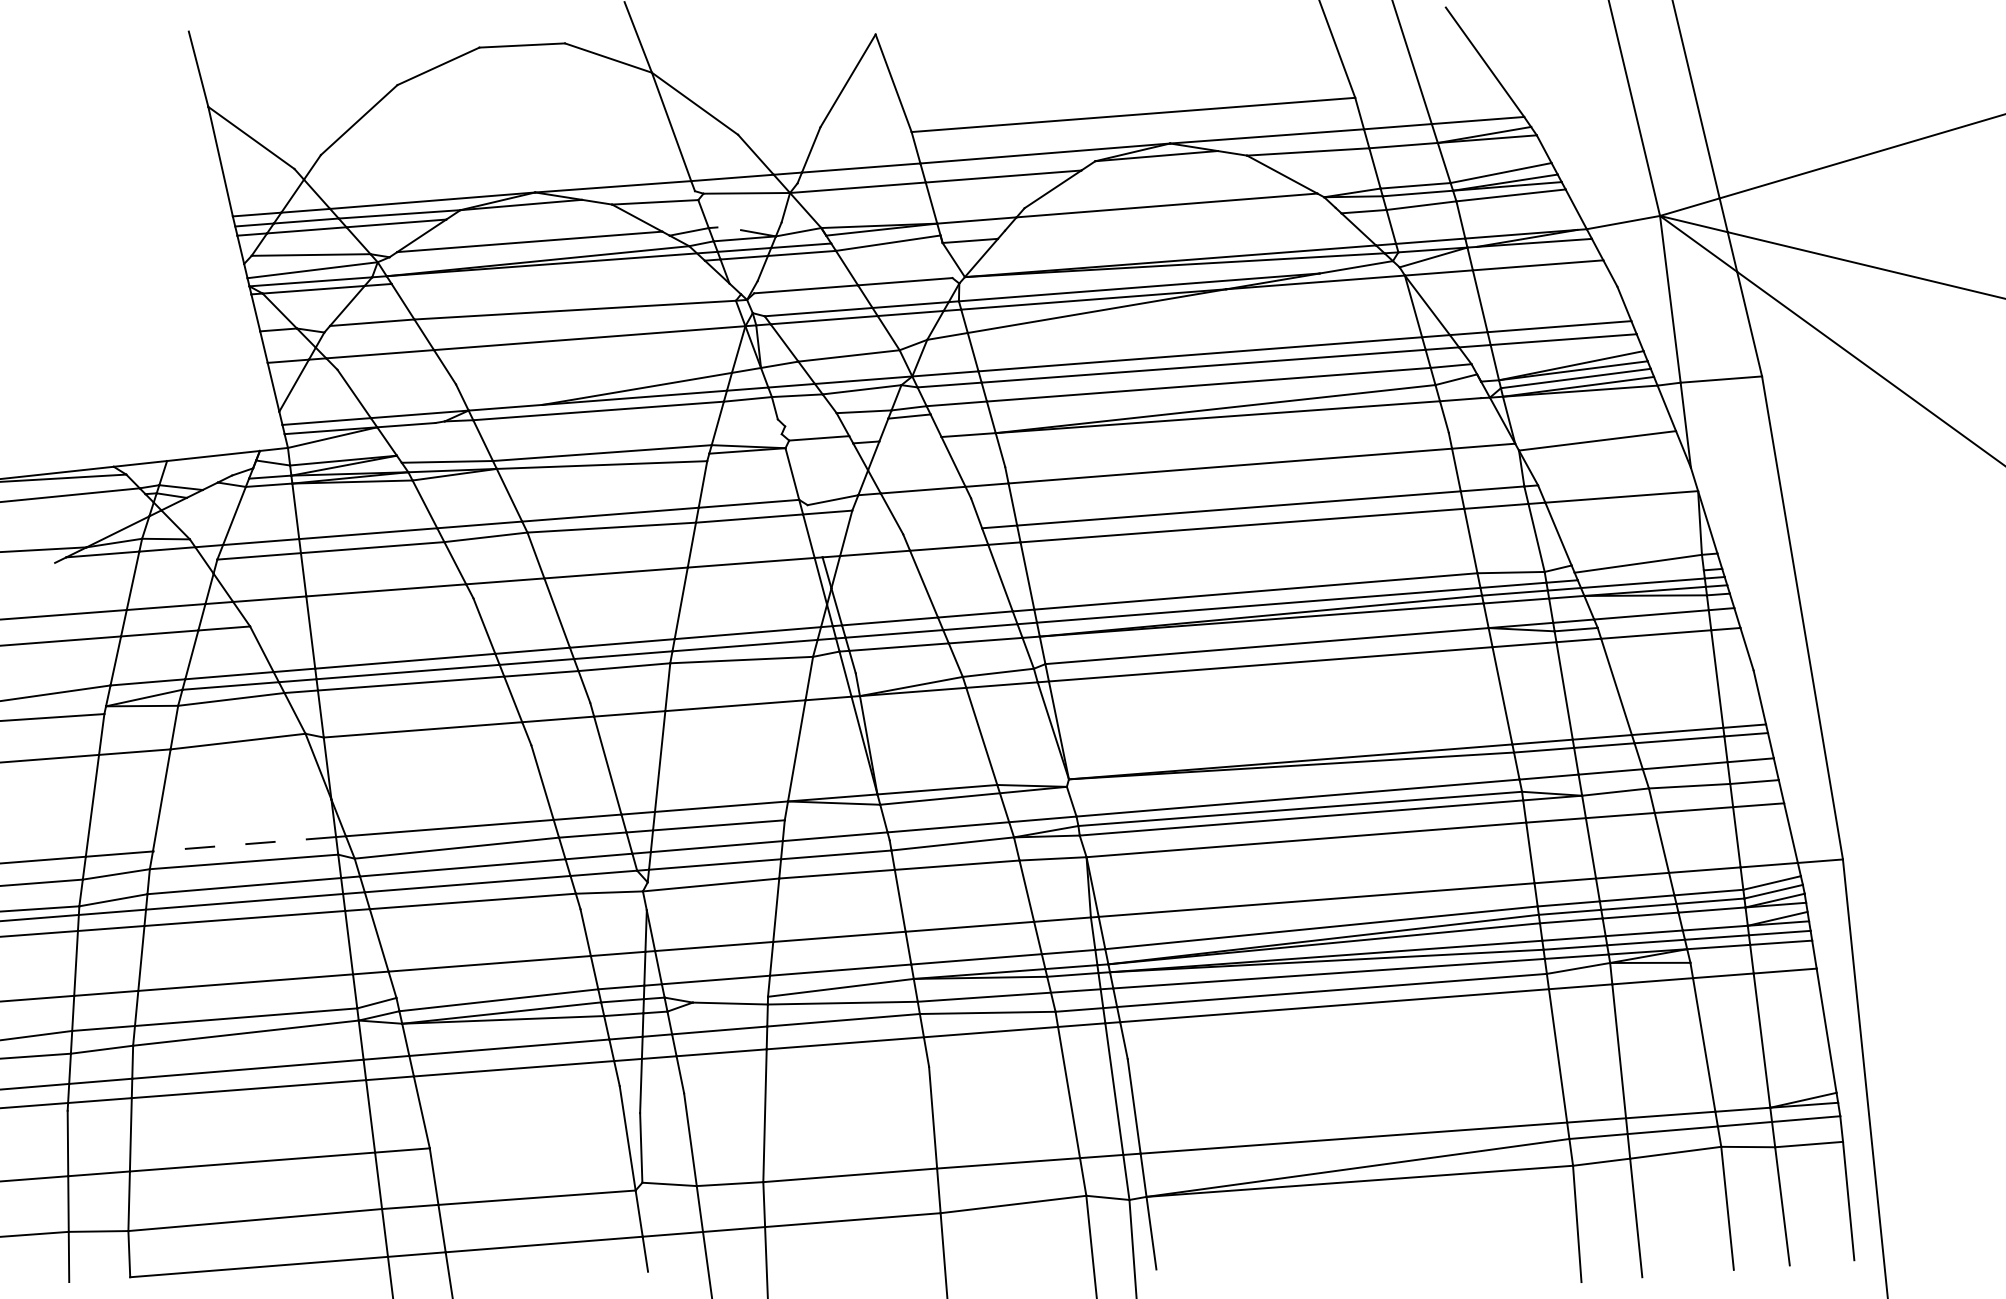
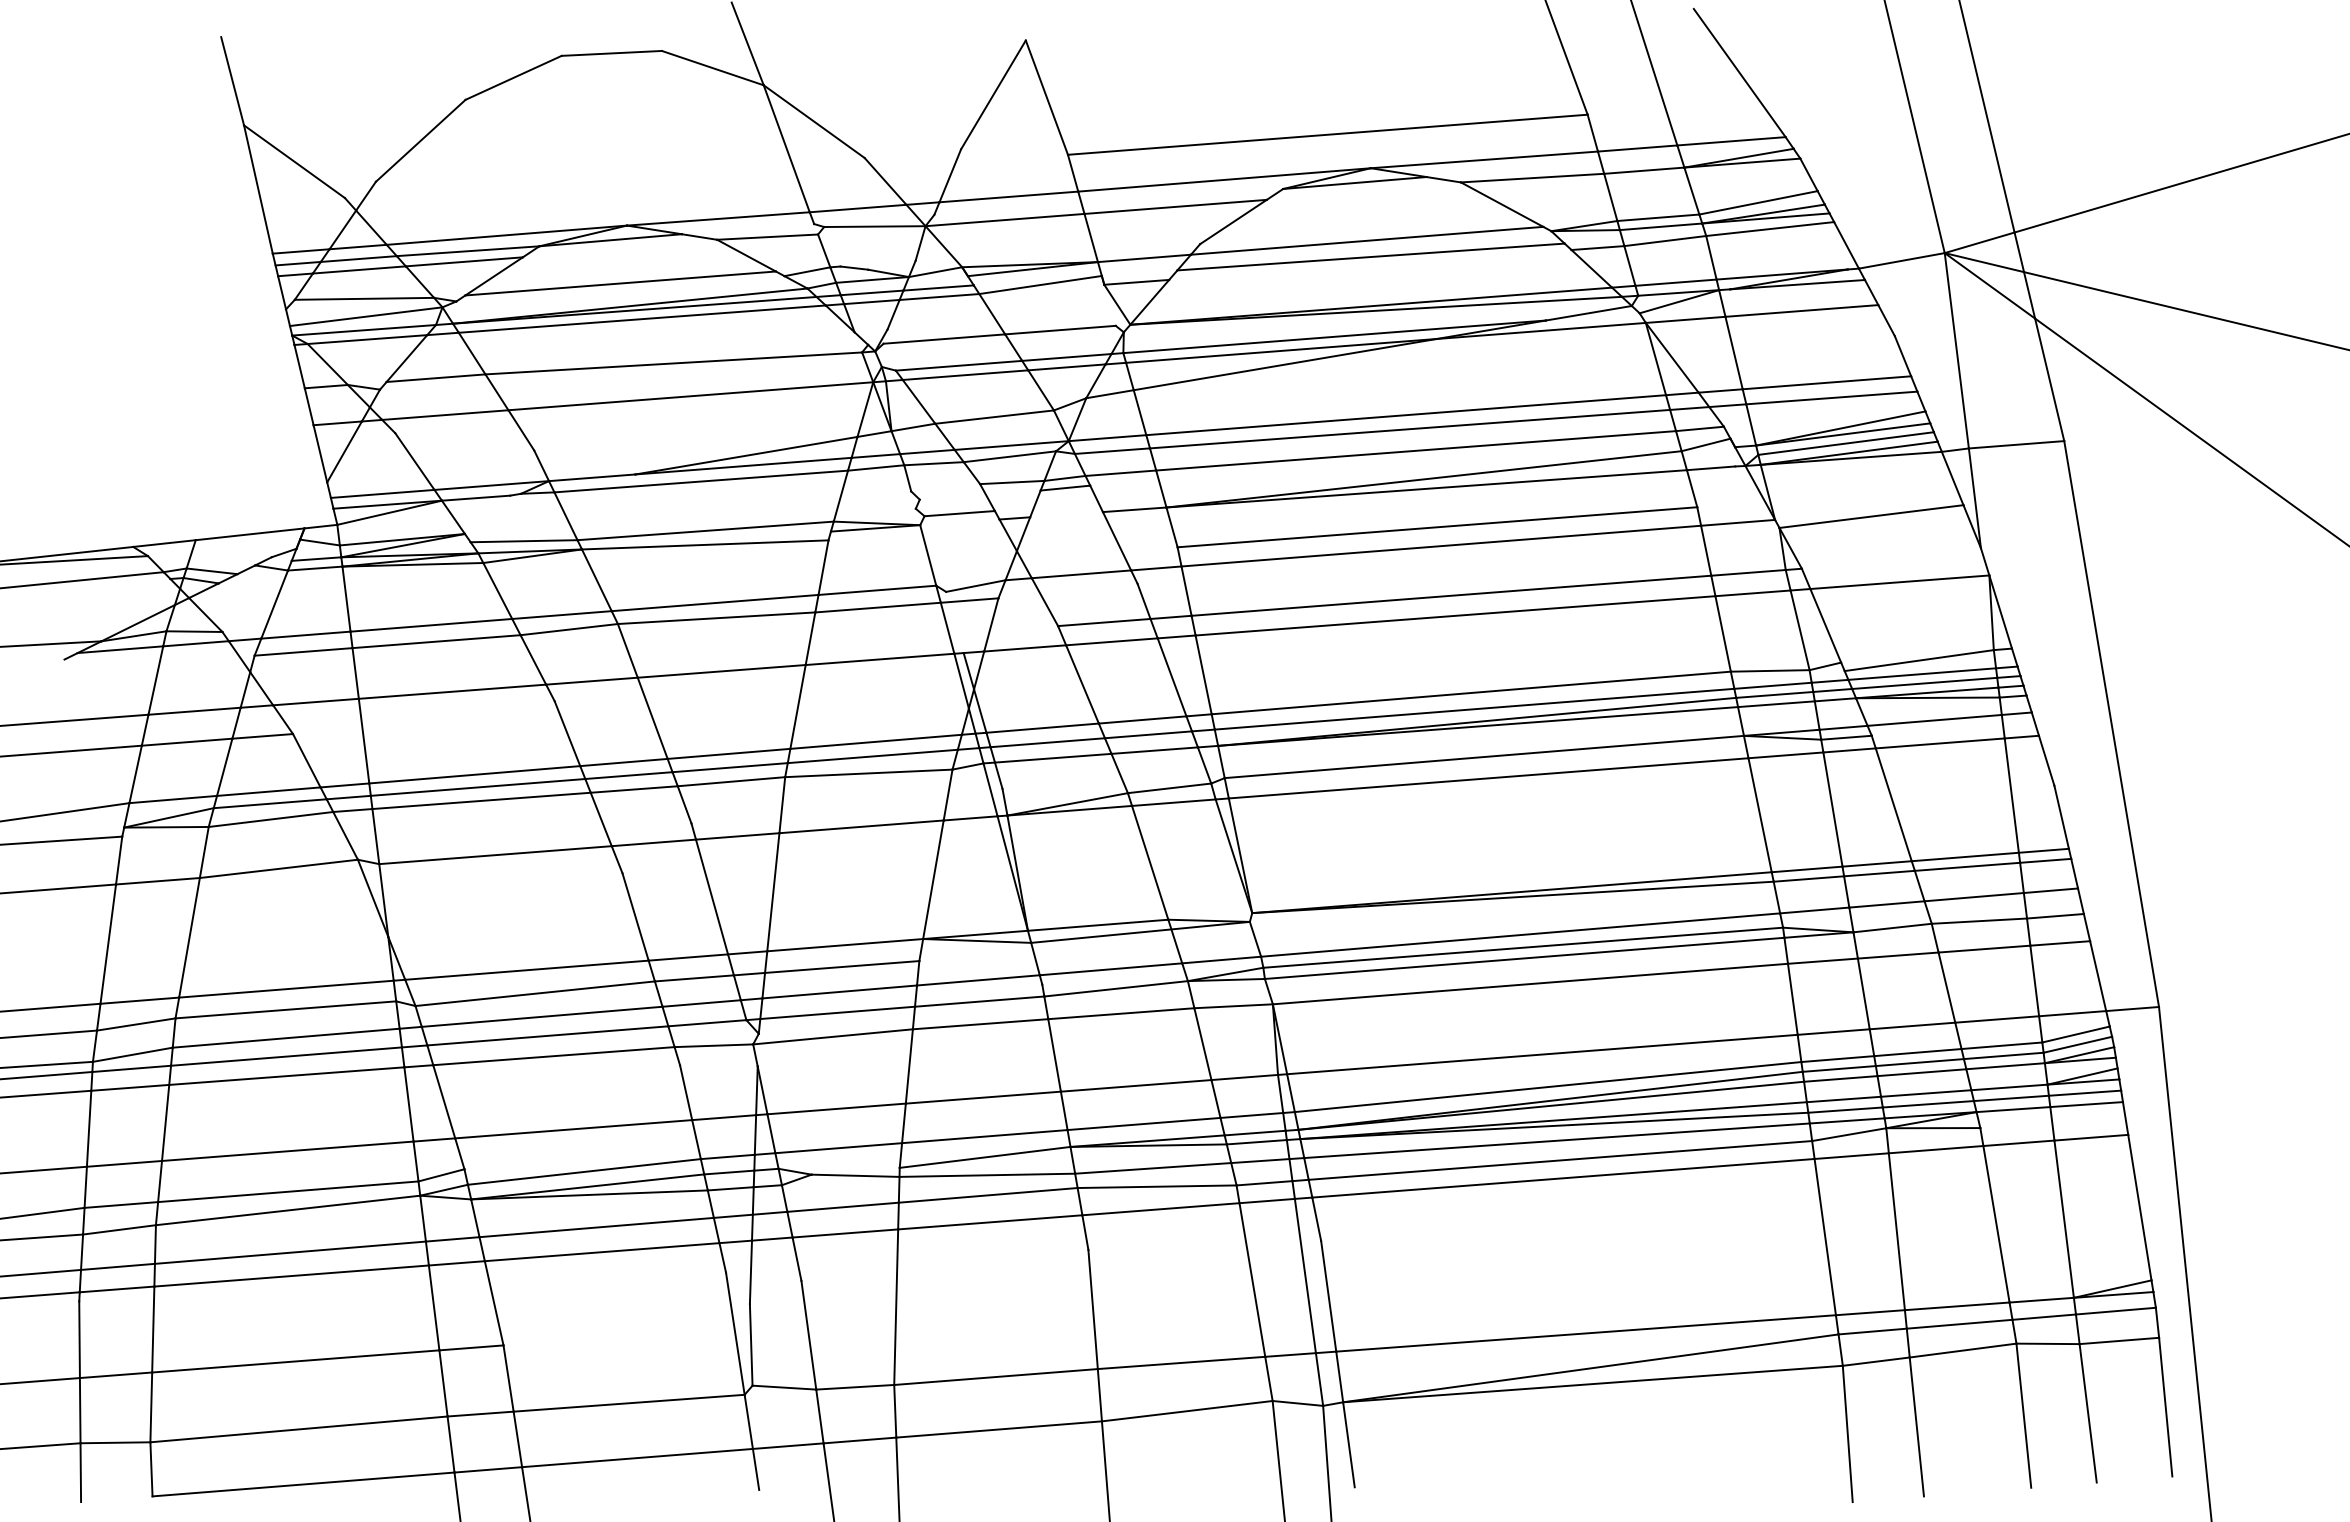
line: (1169, 218) -> (1370, 256), added
line: (729, 228) -> (854, 267), added
line: (547, 271) -> (641, 318), added
line: (1227, 450) -> (1437, 527), added
line: (942, 531) -> (1104, 622), added
line: (1641, 574) -> (1922, 673), added
line: (244, 844) -> (286, 989), dashed -> solid

